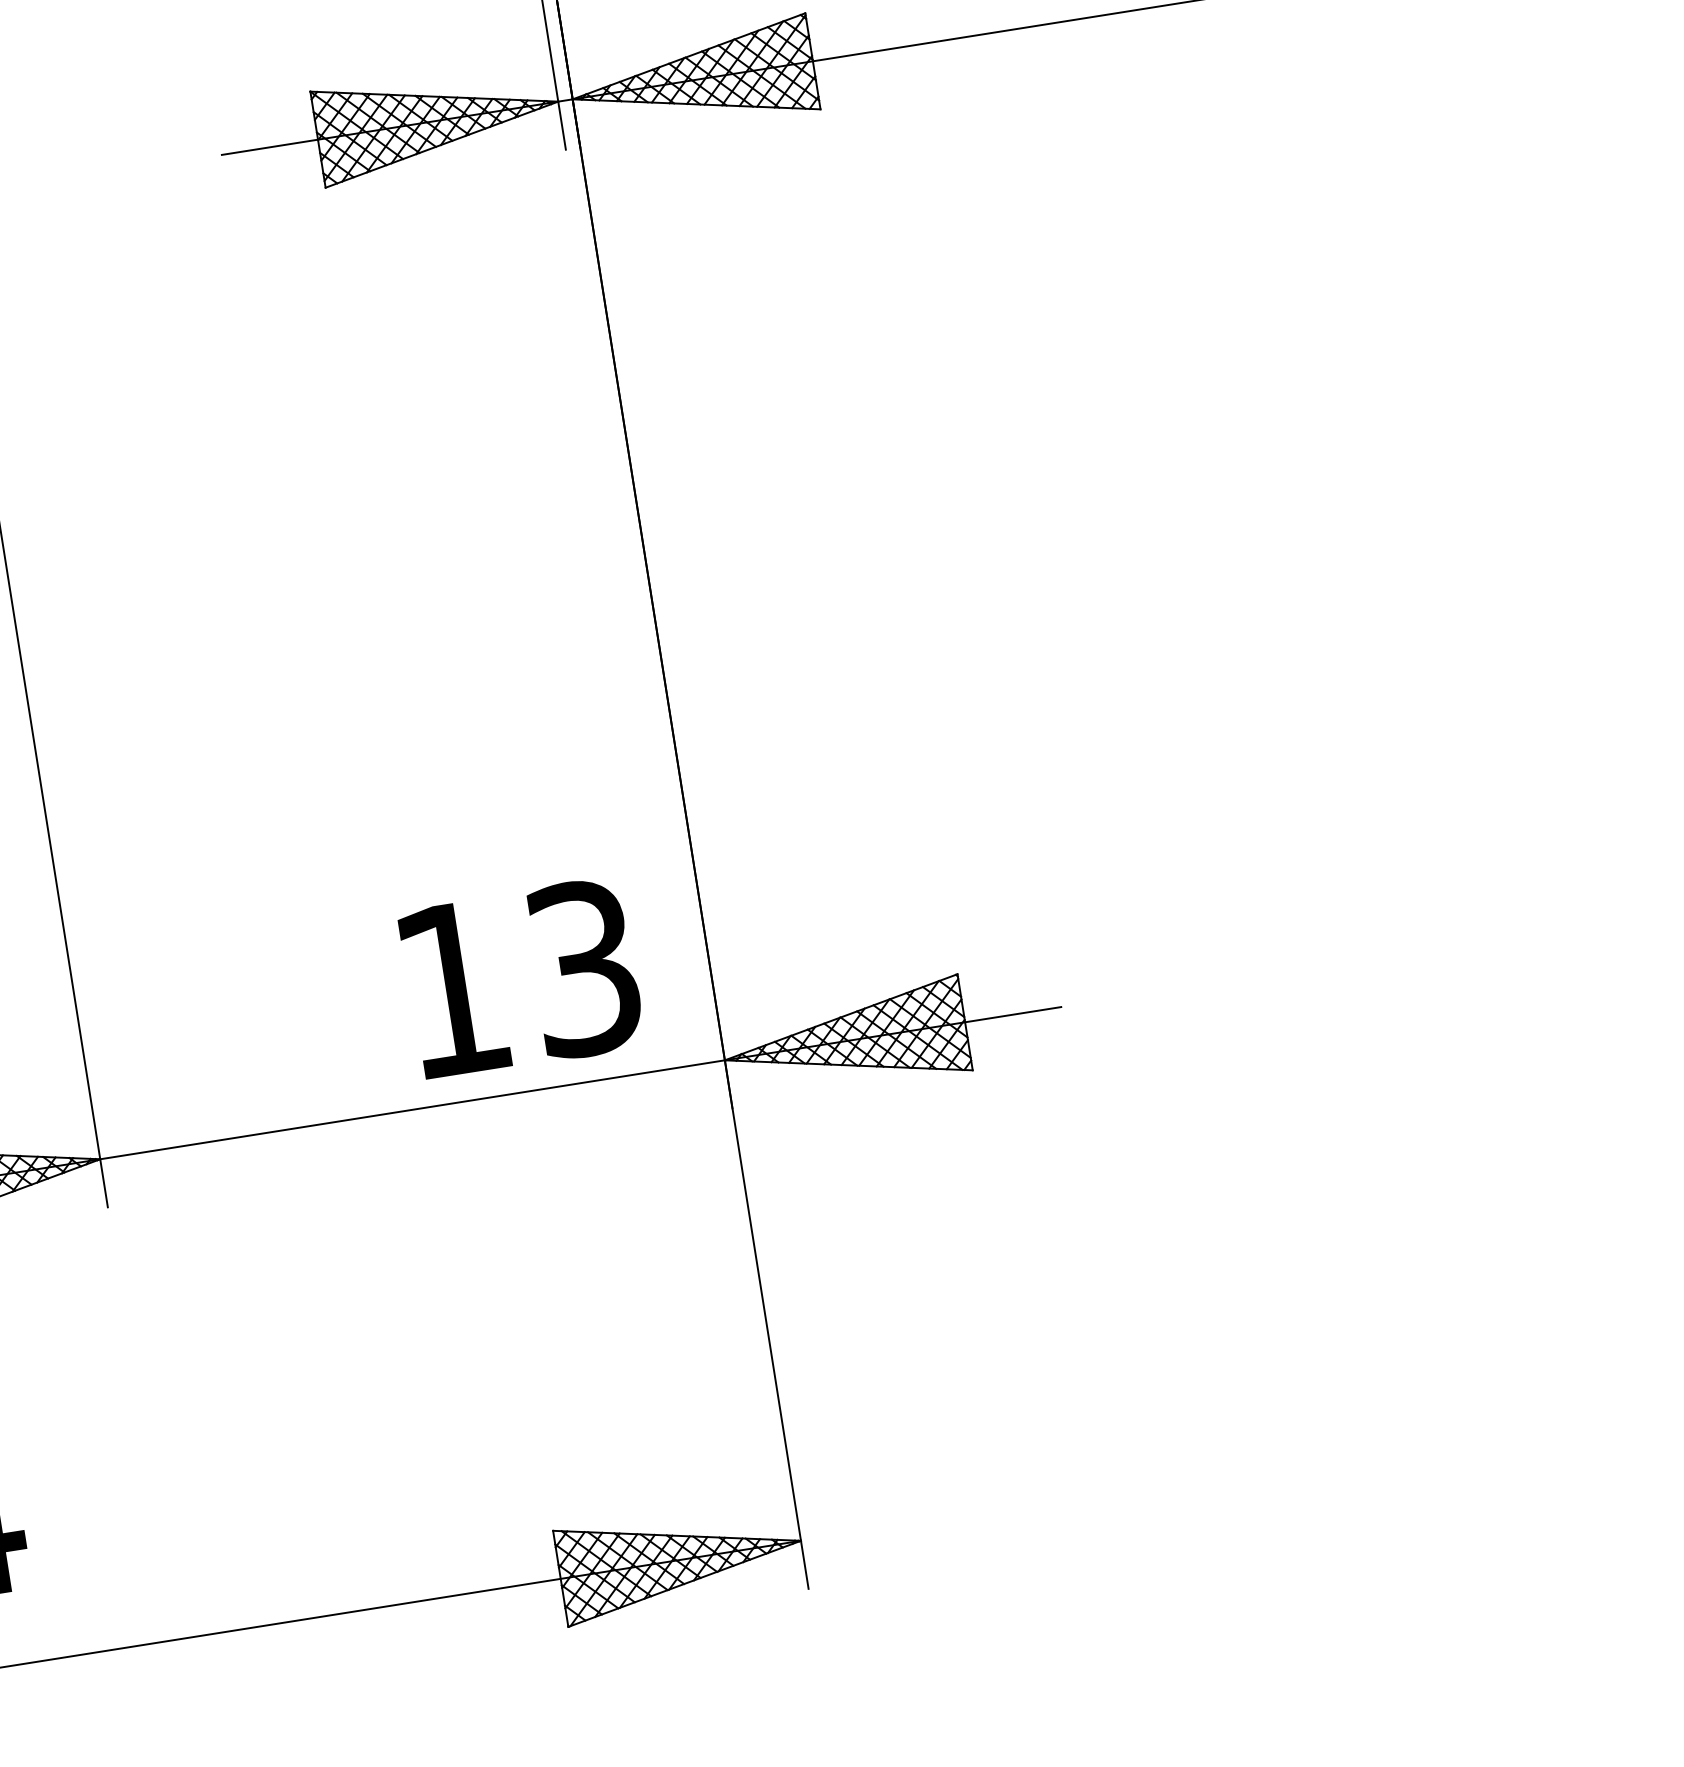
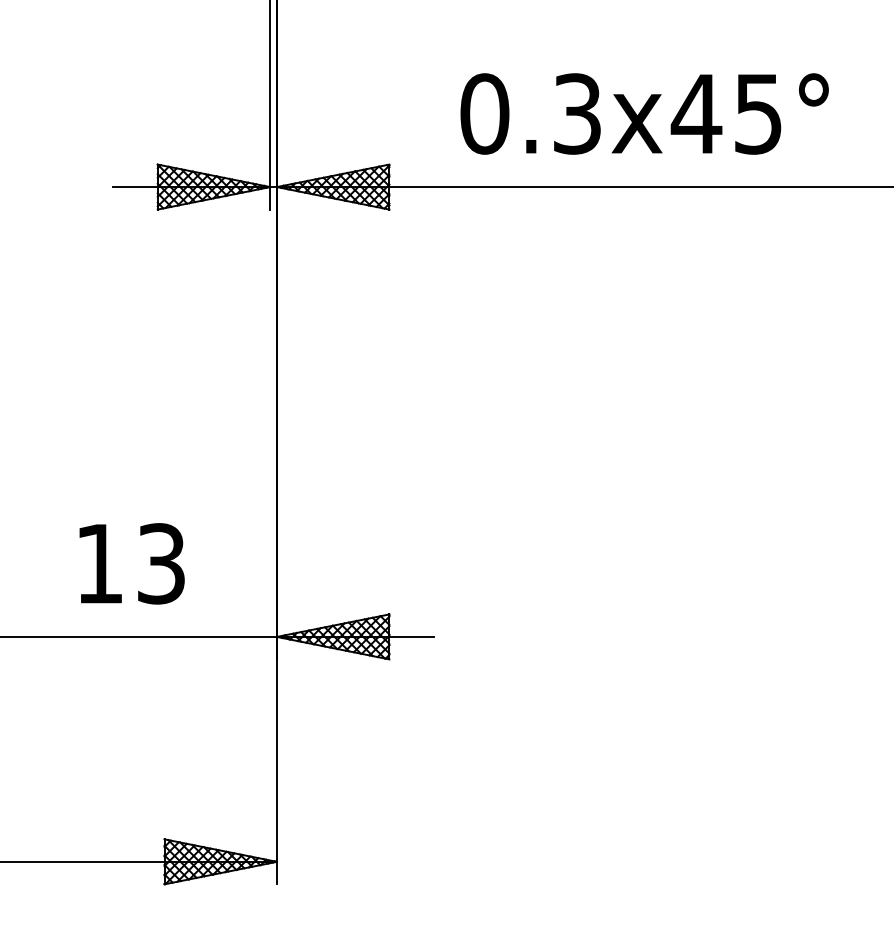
text: (520, 977) -> (131, 563), moved

